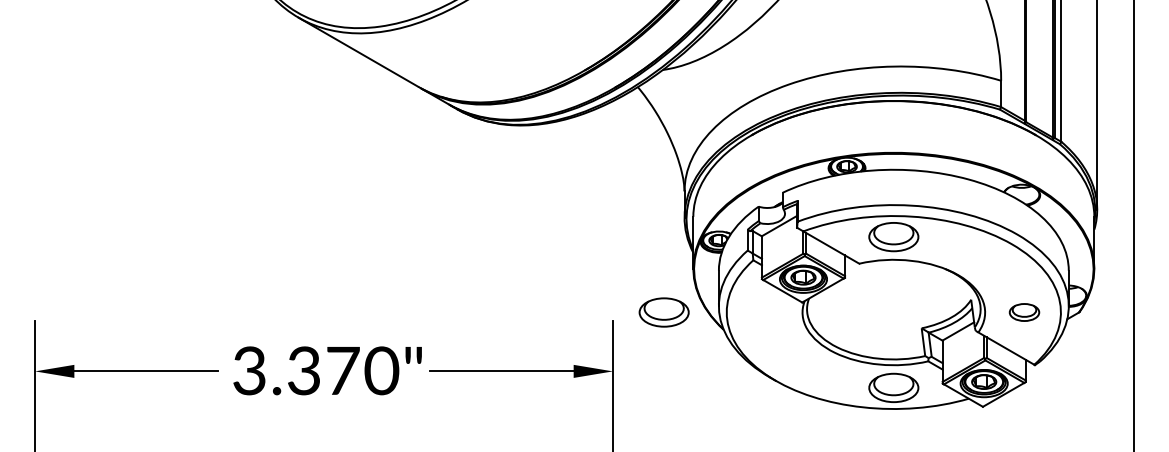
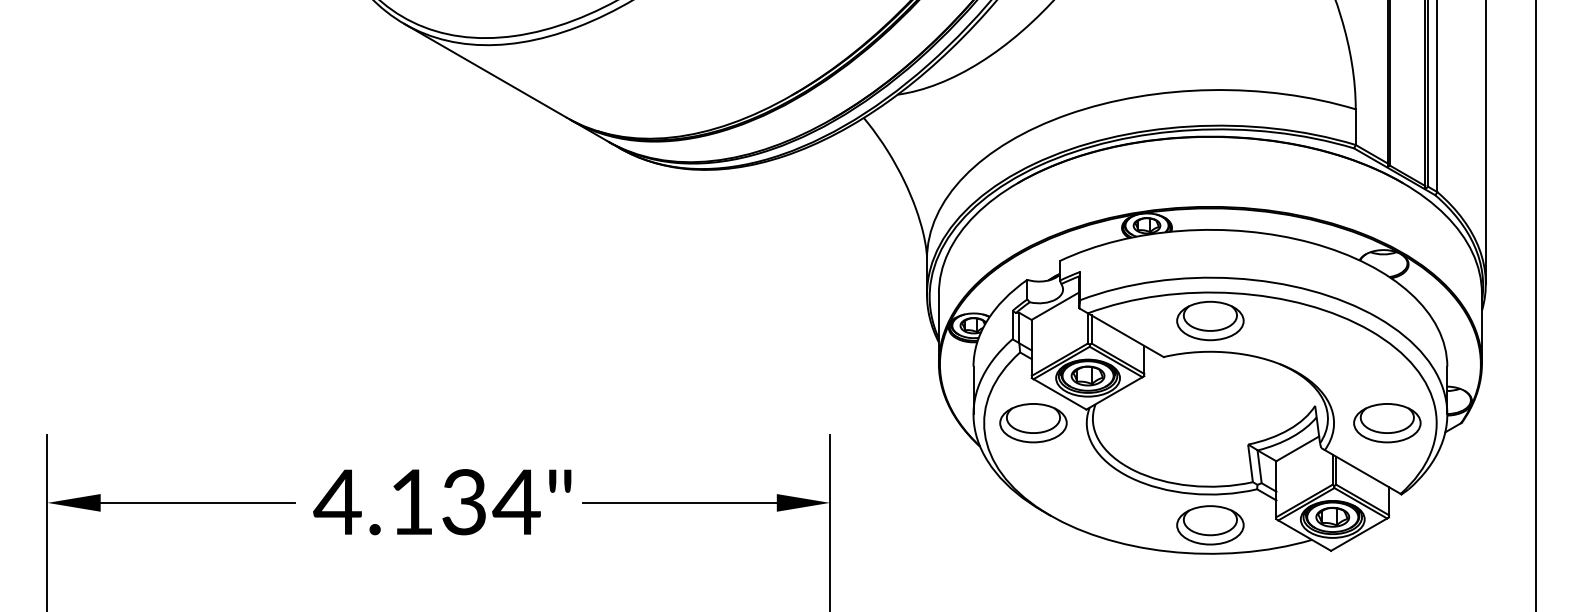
part: (663, 312) -> (1032, 423), moved
part: (1024, 312) -> (1387, 423), size x1.67
text: (315, 370) -> (427, 501), 3.370" -> 4.134"

